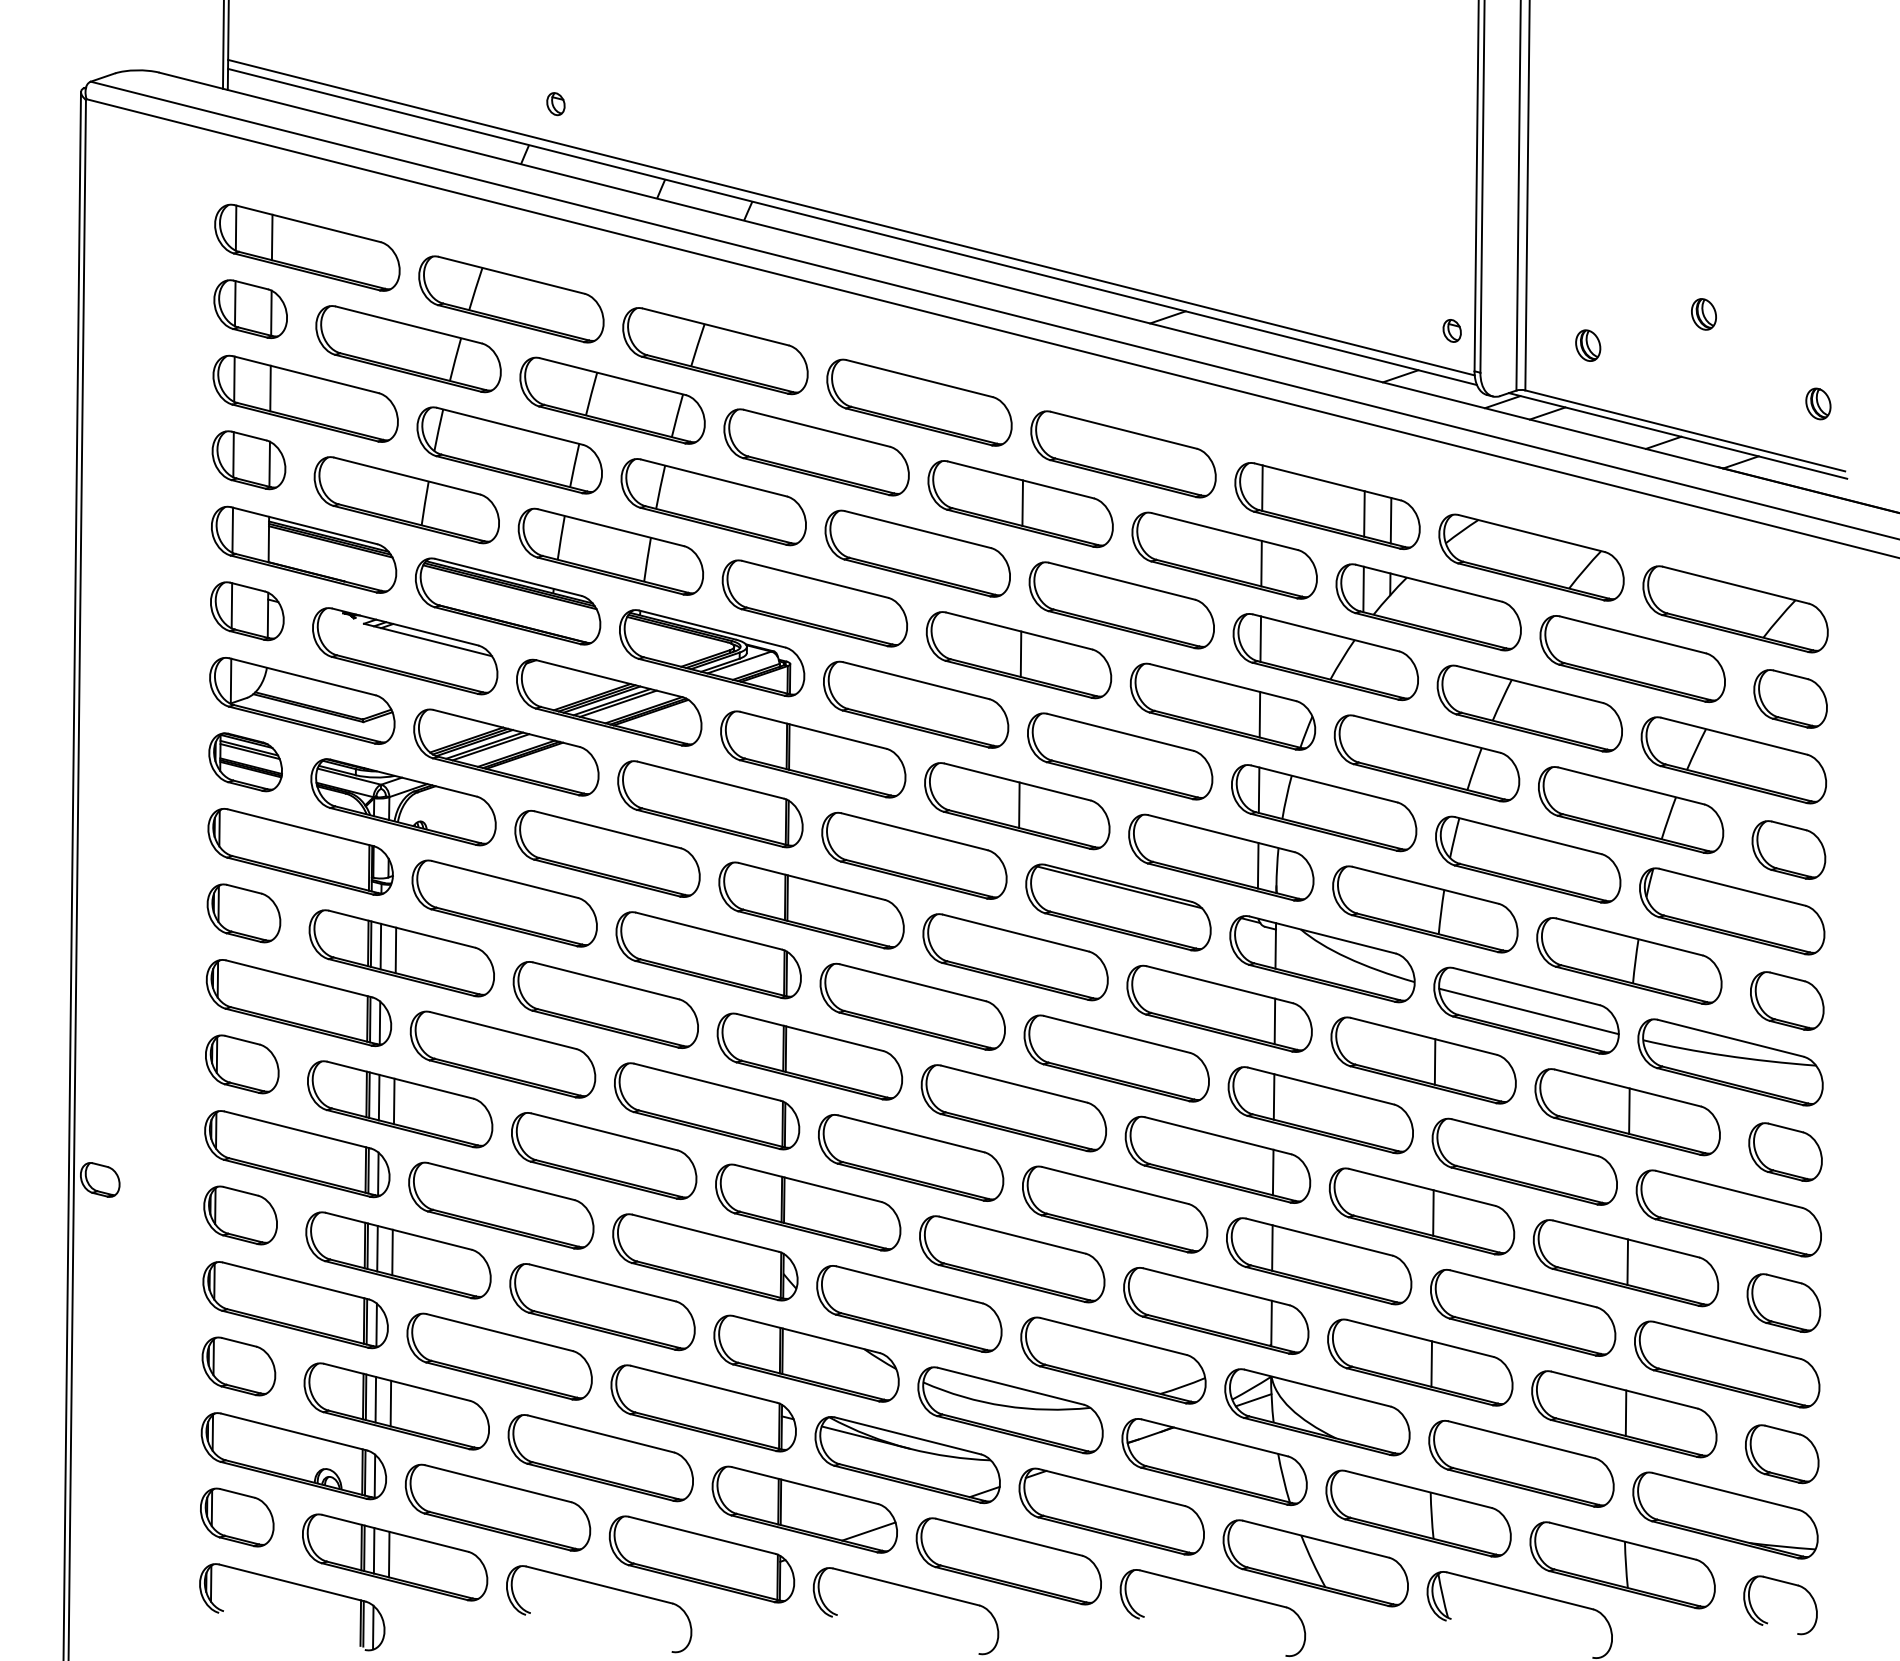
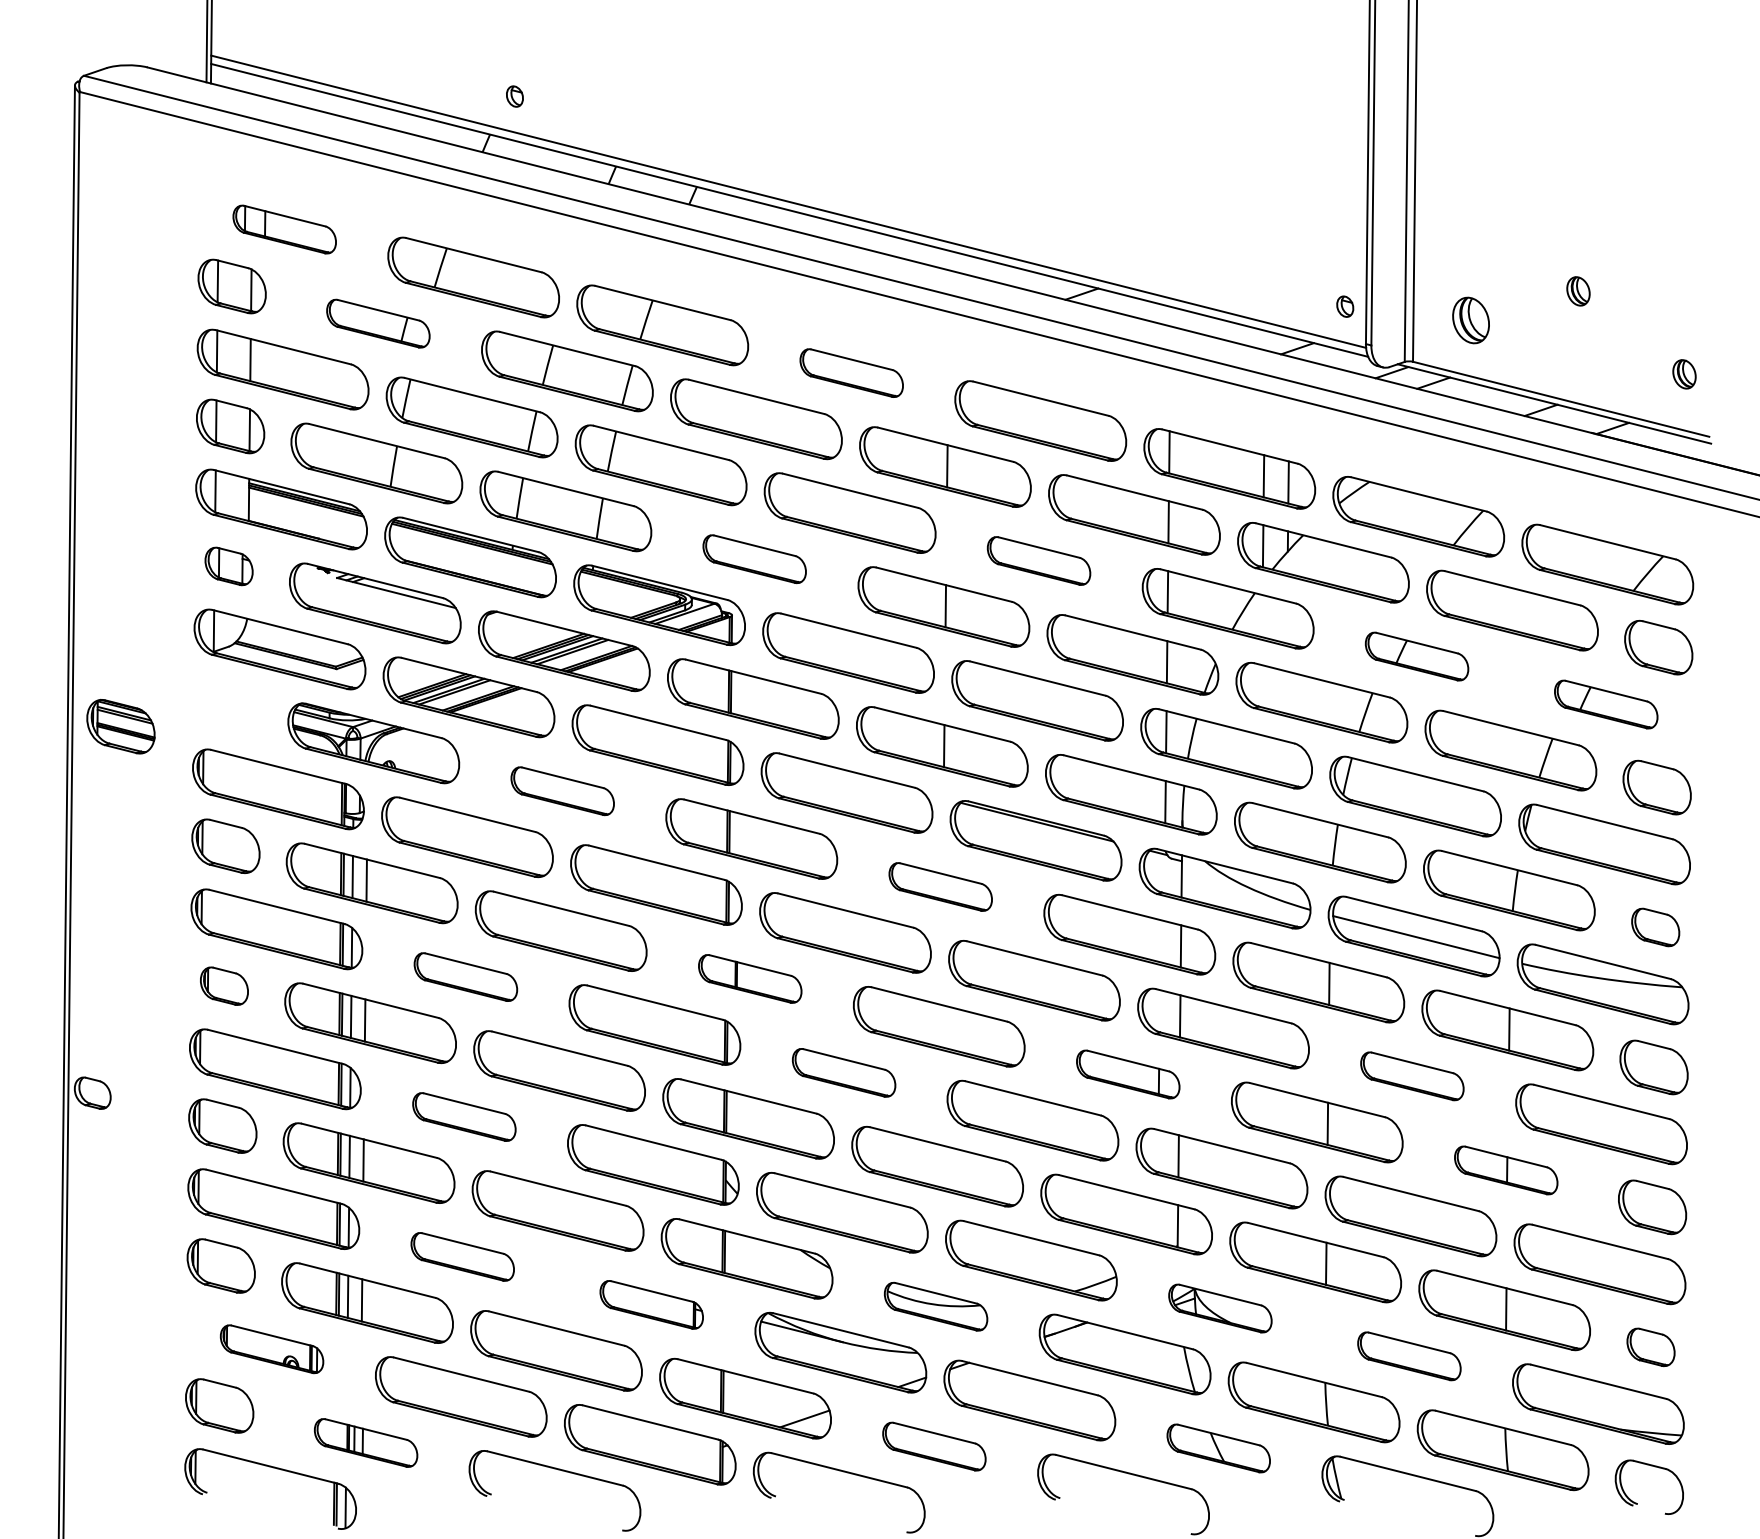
part: (307, 247) -> (284, 229), size x0.6
part: (1588, 345) -> (1471, 320), size x1.6
part: (408, 349) -> (378, 323), size x0.6
part: (919, 402) -> (851, 373), size x0.6
part: (814, 603) -> (754, 559), size x0.6
part: (1121, 605) -> (1038, 561), size x0.6
part: (247, 611) -> (229, 566), size x0.7
part: (1529, 708) -> (1416, 656), size x0.6
part: (1733, 760) -> (1605, 704), size x0.6
part: (245, 762) -> (120, 726), moved
part: (607, 853) -> (562, 790), size x0.6
part: (1015, 957) -> (940, 887), size x0.6
part: (1787, 1000) -> (1655, 926), size x0.7
part: (502, 1054) -> (465, 977), size x0.6
part: (809, 1056) -> (749, 978), size x0.6
part: (242, 1064) -> (224, 986), size x0.7
part: (911, 1157) -> (844, 1072), size x0.6
part: (1217, 1159) -> (1127, 1074), size x0.6
part: (1524, 1161) -> (1412, 1076), size x0.6
part: (501, 1205) -> (464, 1116), size x0.6
part: (1625, 1263) -> (1505, 1170), size x0.6
part: (499, 1356) -> (462, 1256), size x0.6
part: (703, 1408) -> (651, 1304), size x0.6
part: (1010, 1410) -> (936, 1306), size x0.6
part: (1317, 1412) -> (1220, 1308), size x0.6
part: (1782, 1454) -> (1651, 1347), size x0.7
part: (293, 1456) -> (271, 1349), size x0.6
part: (1521, 1463) -> (1409, 1355), size x0.6
part: (395, 1557) -> (366, 1442), size x0.6
part: (1008, 1561) -> (934, 1446), size x0.6
part: (1315, 1563) -> (1218, 1448), size x0.6

